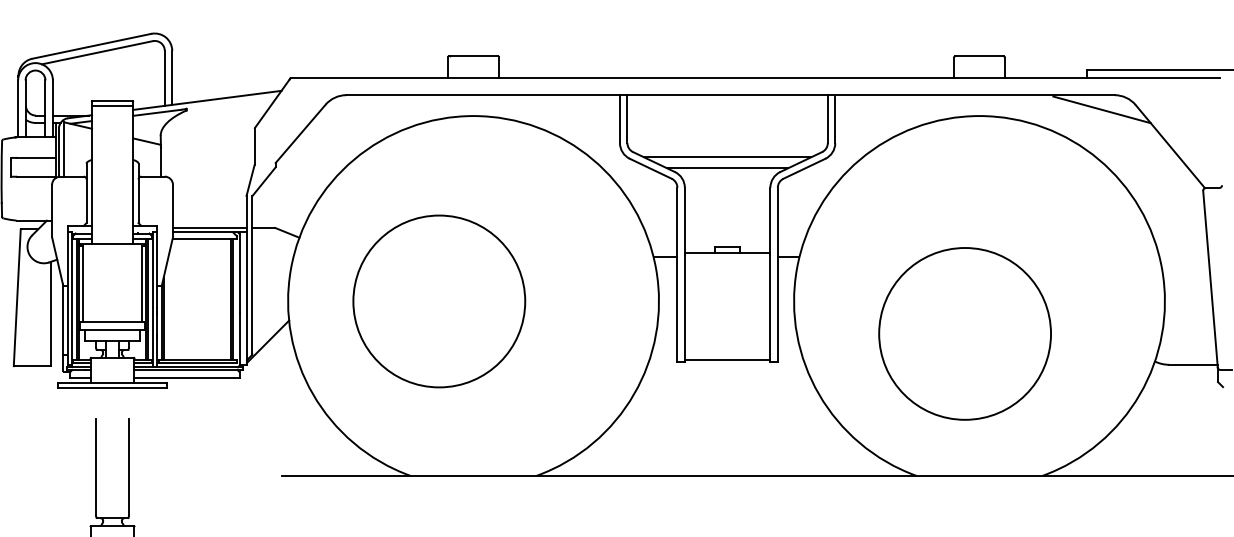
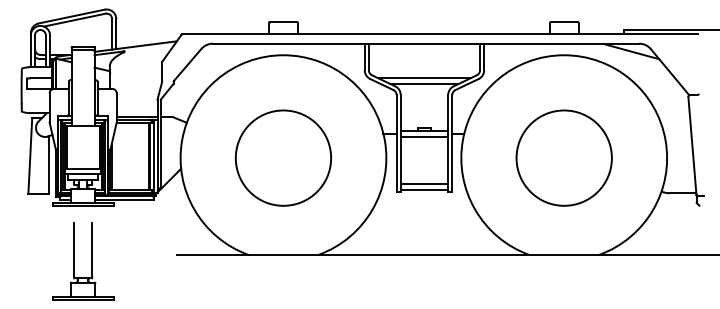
line: (727, 264) -> (424, 137), added
circle: (437, 300) -> (282, 157), moved
circle: (963, 332) -> (563, 157), moved
line: (727, 348) -> (424, 184), added

